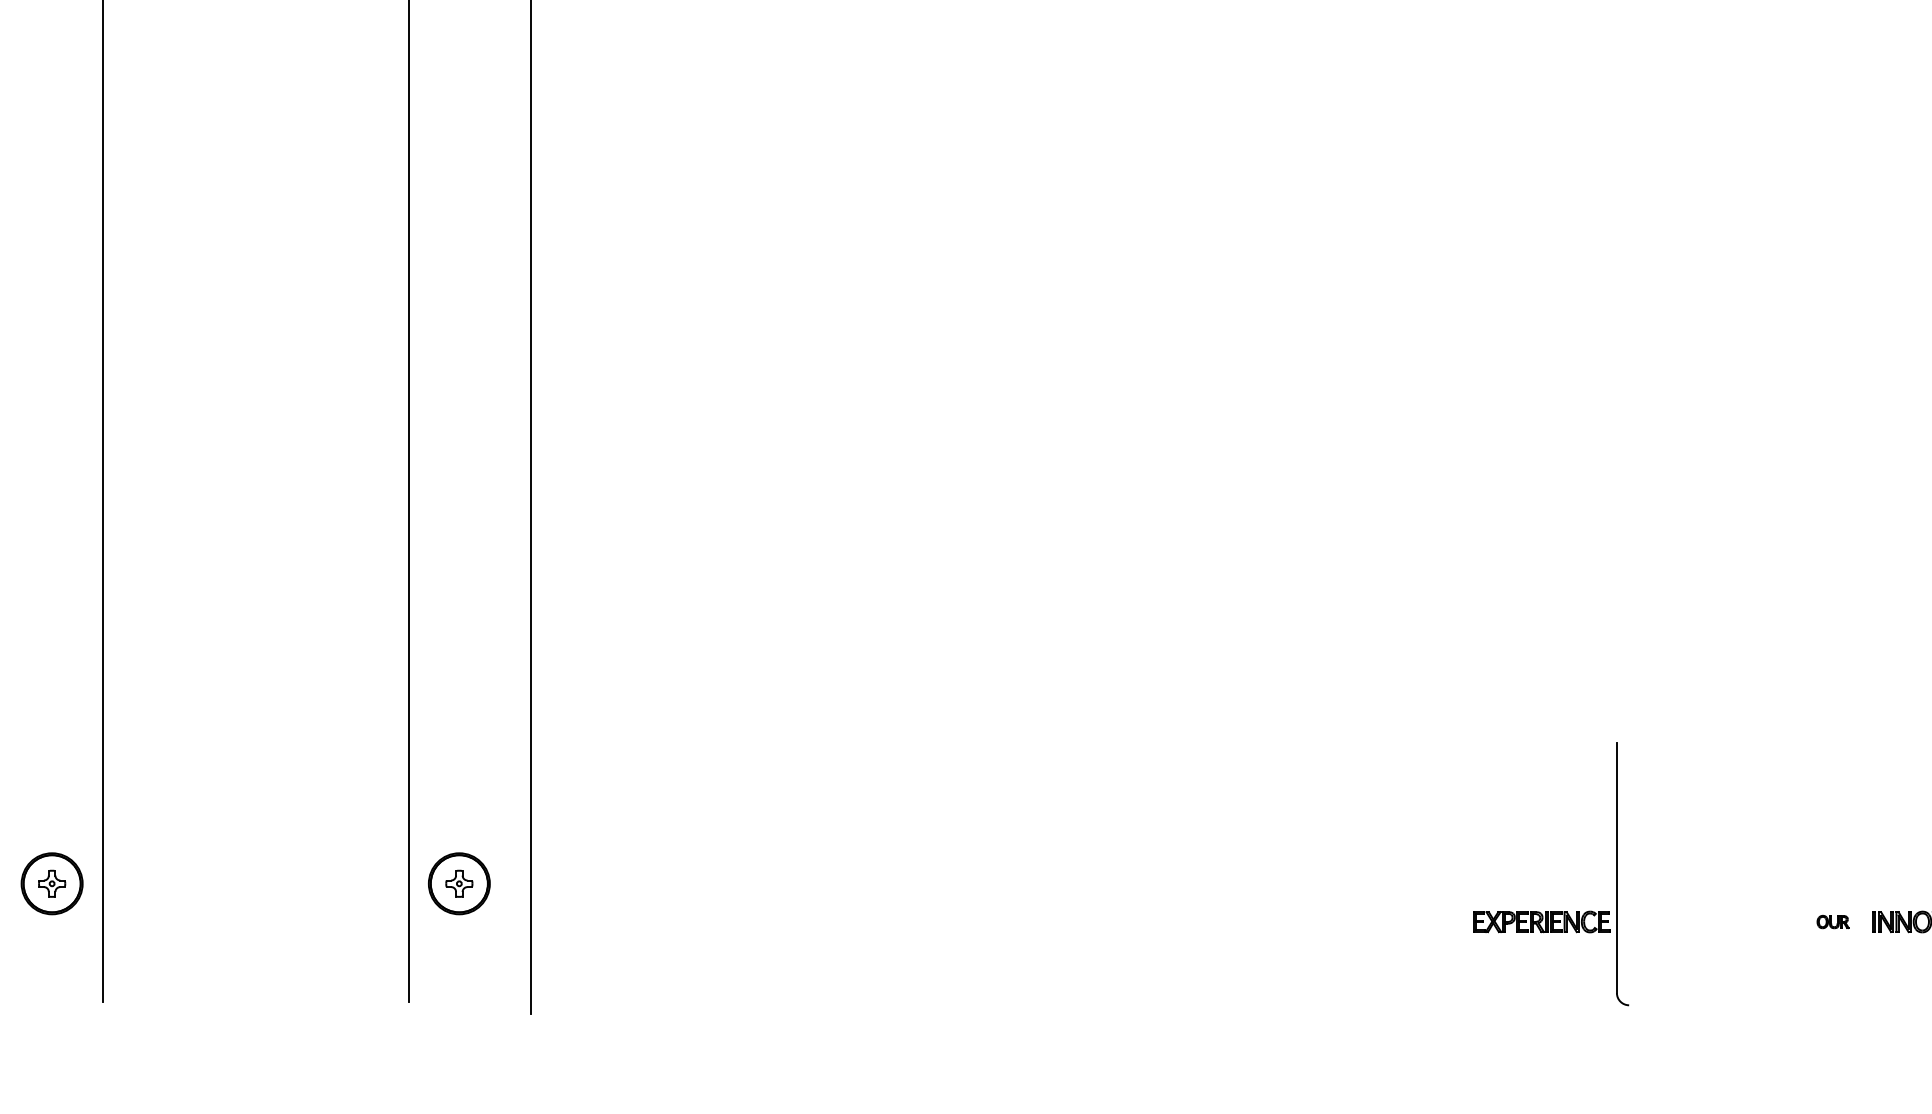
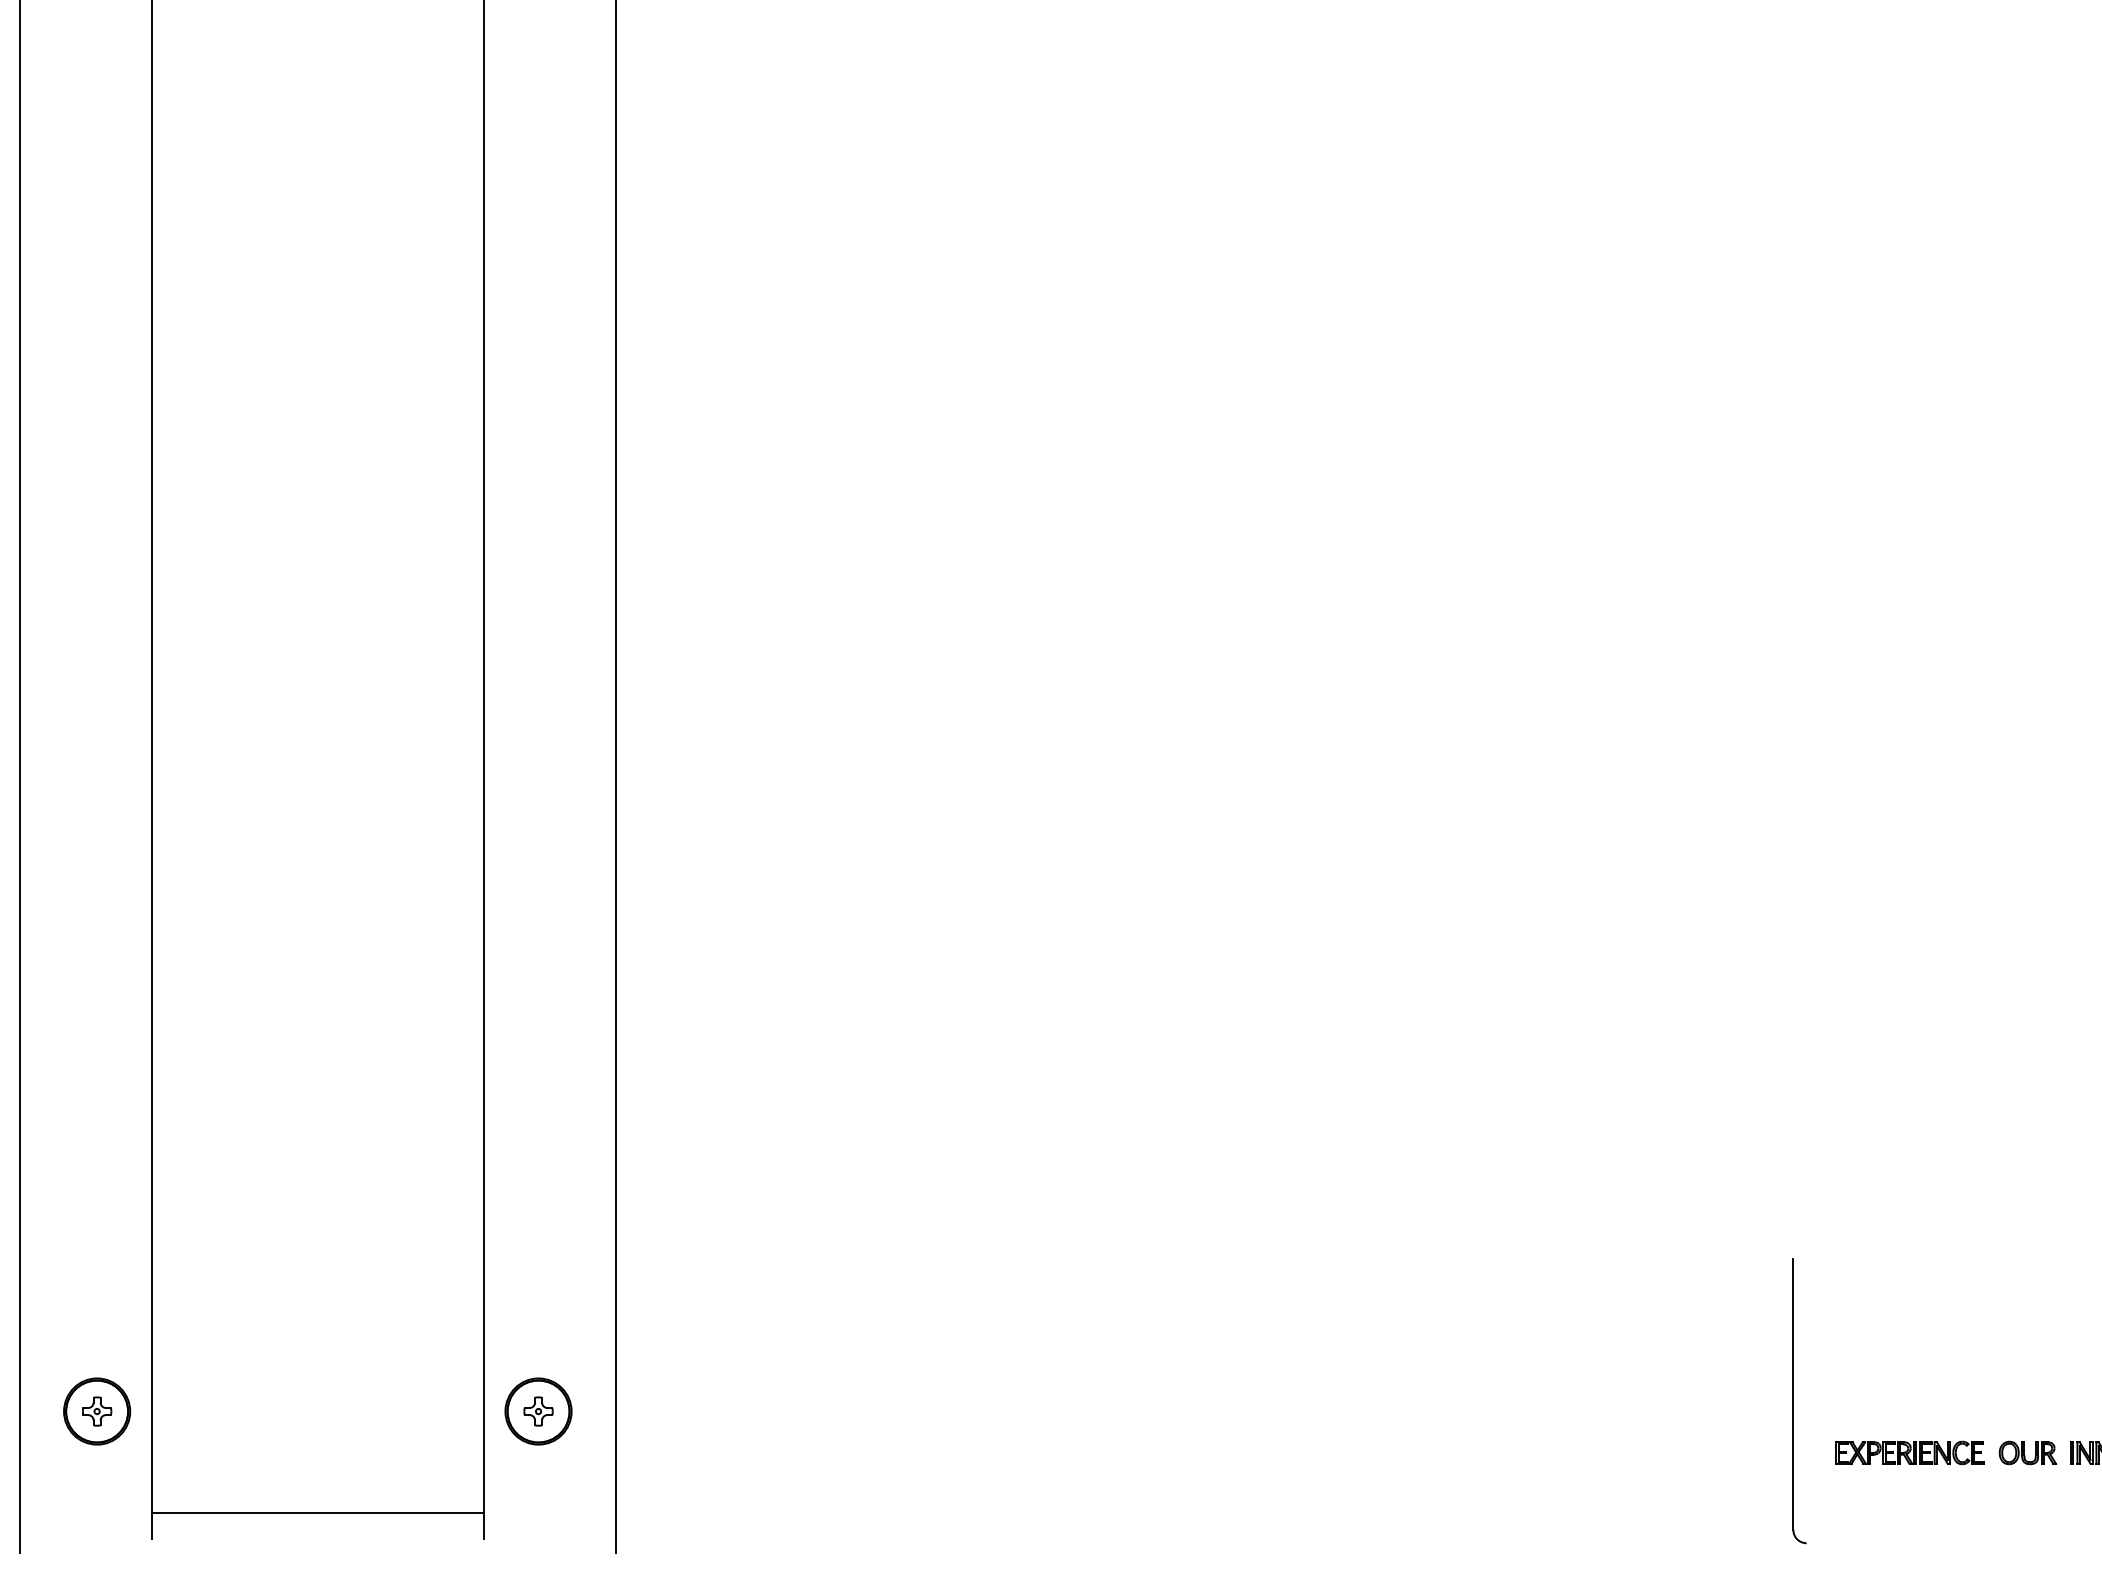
part: (1541, 921) -> (1909, 1452), moved
part: (1832, 921) -> (2027, 1452), size x1.67
line: (255, 977) -> (317, 1513), added

